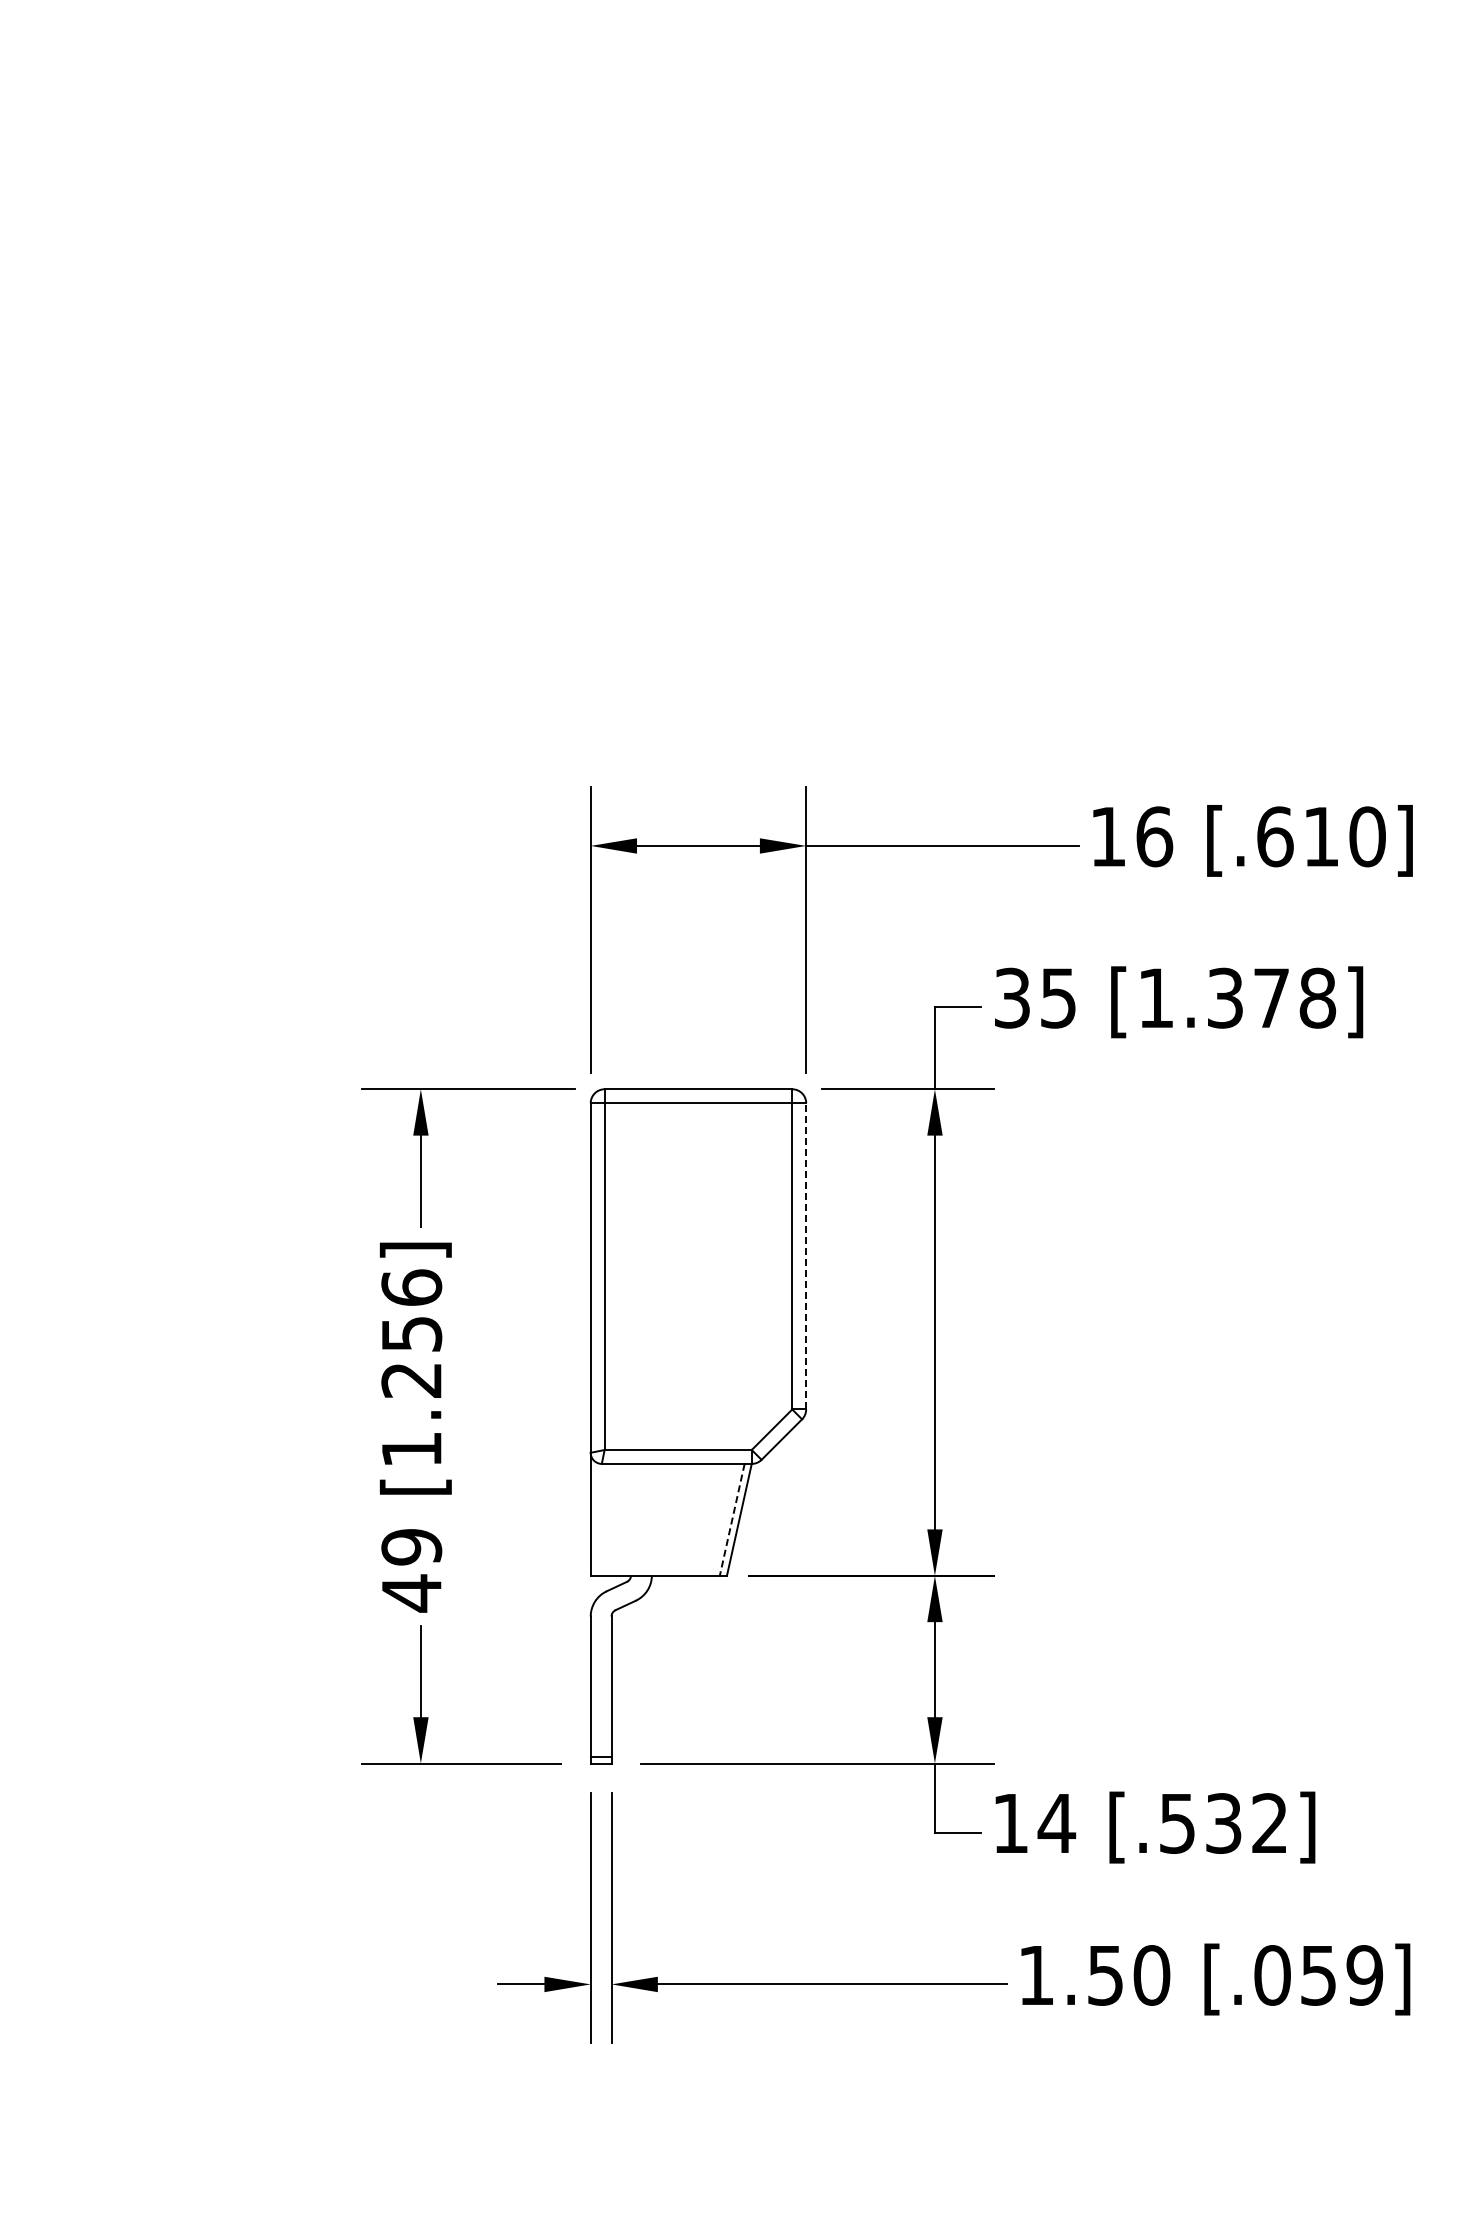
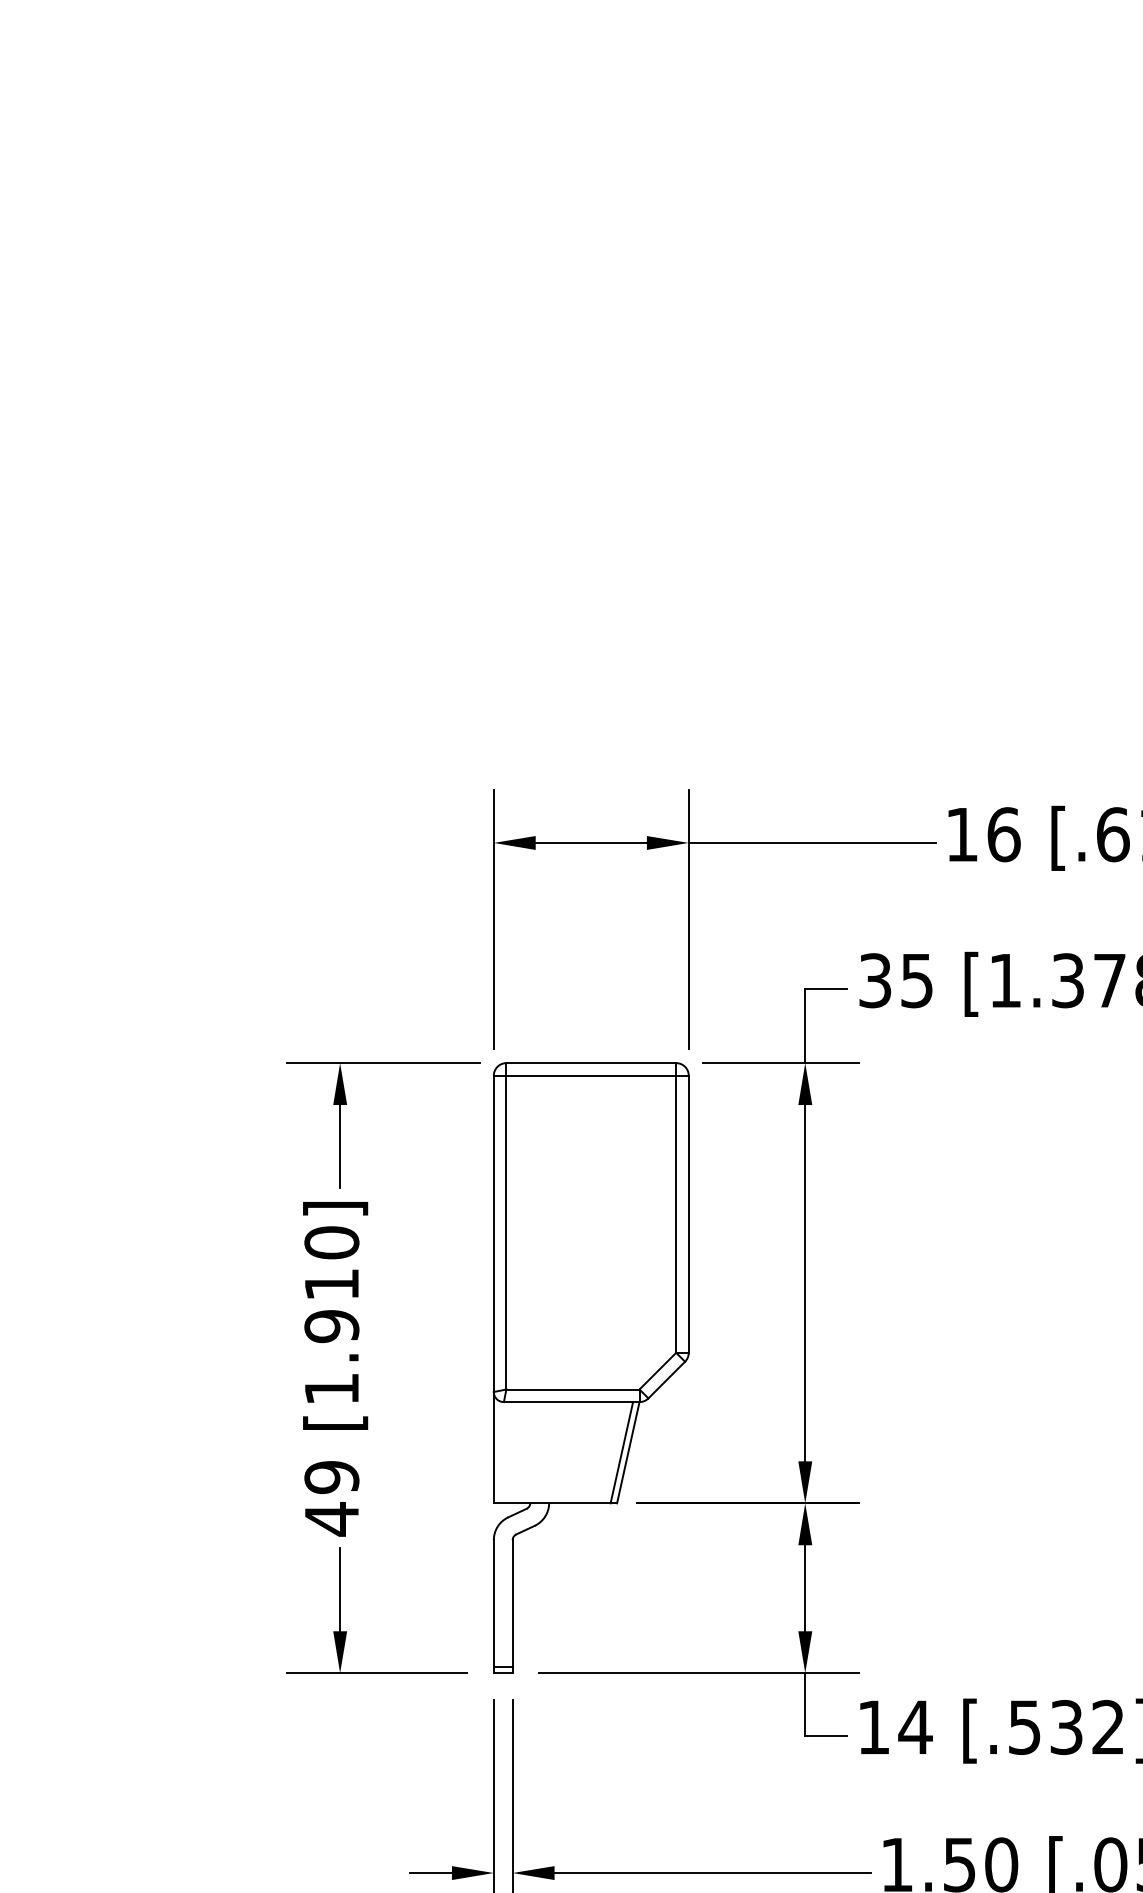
line: (806, 1255) -> (689, 1213), dashed -> solid
text: (411, 1333) -> (331, 1284), [1.256] -> [1.910]
line: (732, 1520) -> (622, 1453), dashed -> solid

